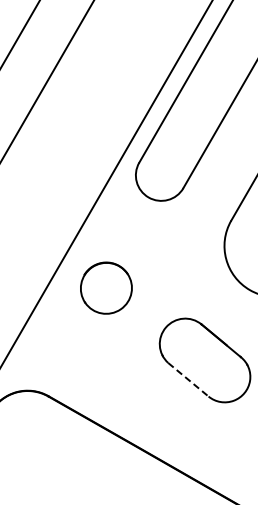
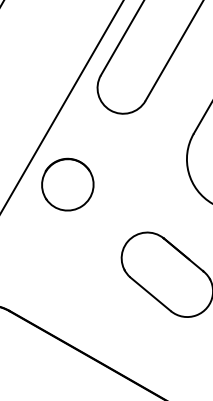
part: (106, 287) -> (67, 184), moved
line: (188, 380) -> (150, 294), dashed -> solid

